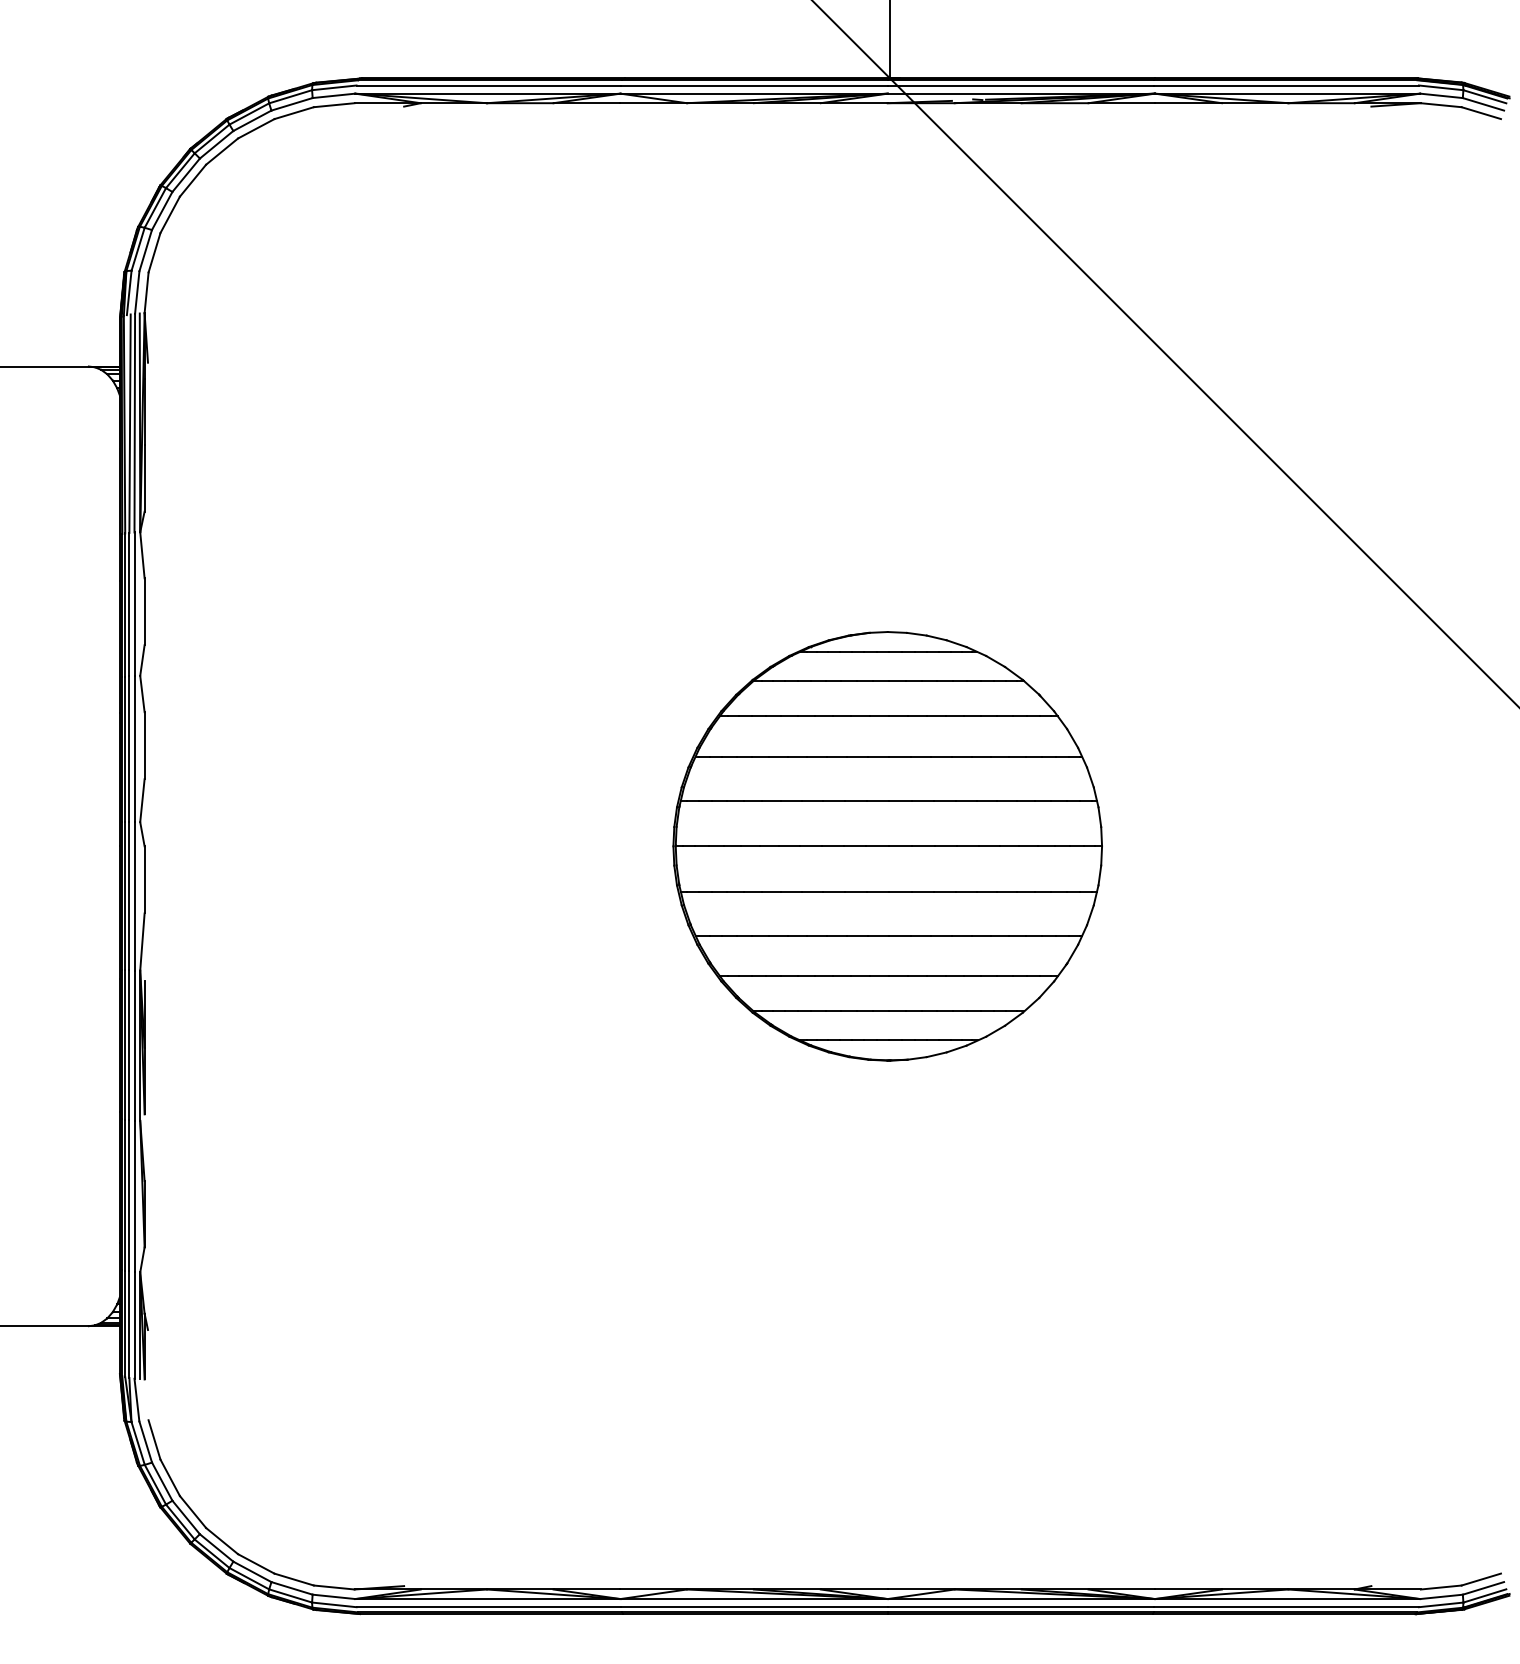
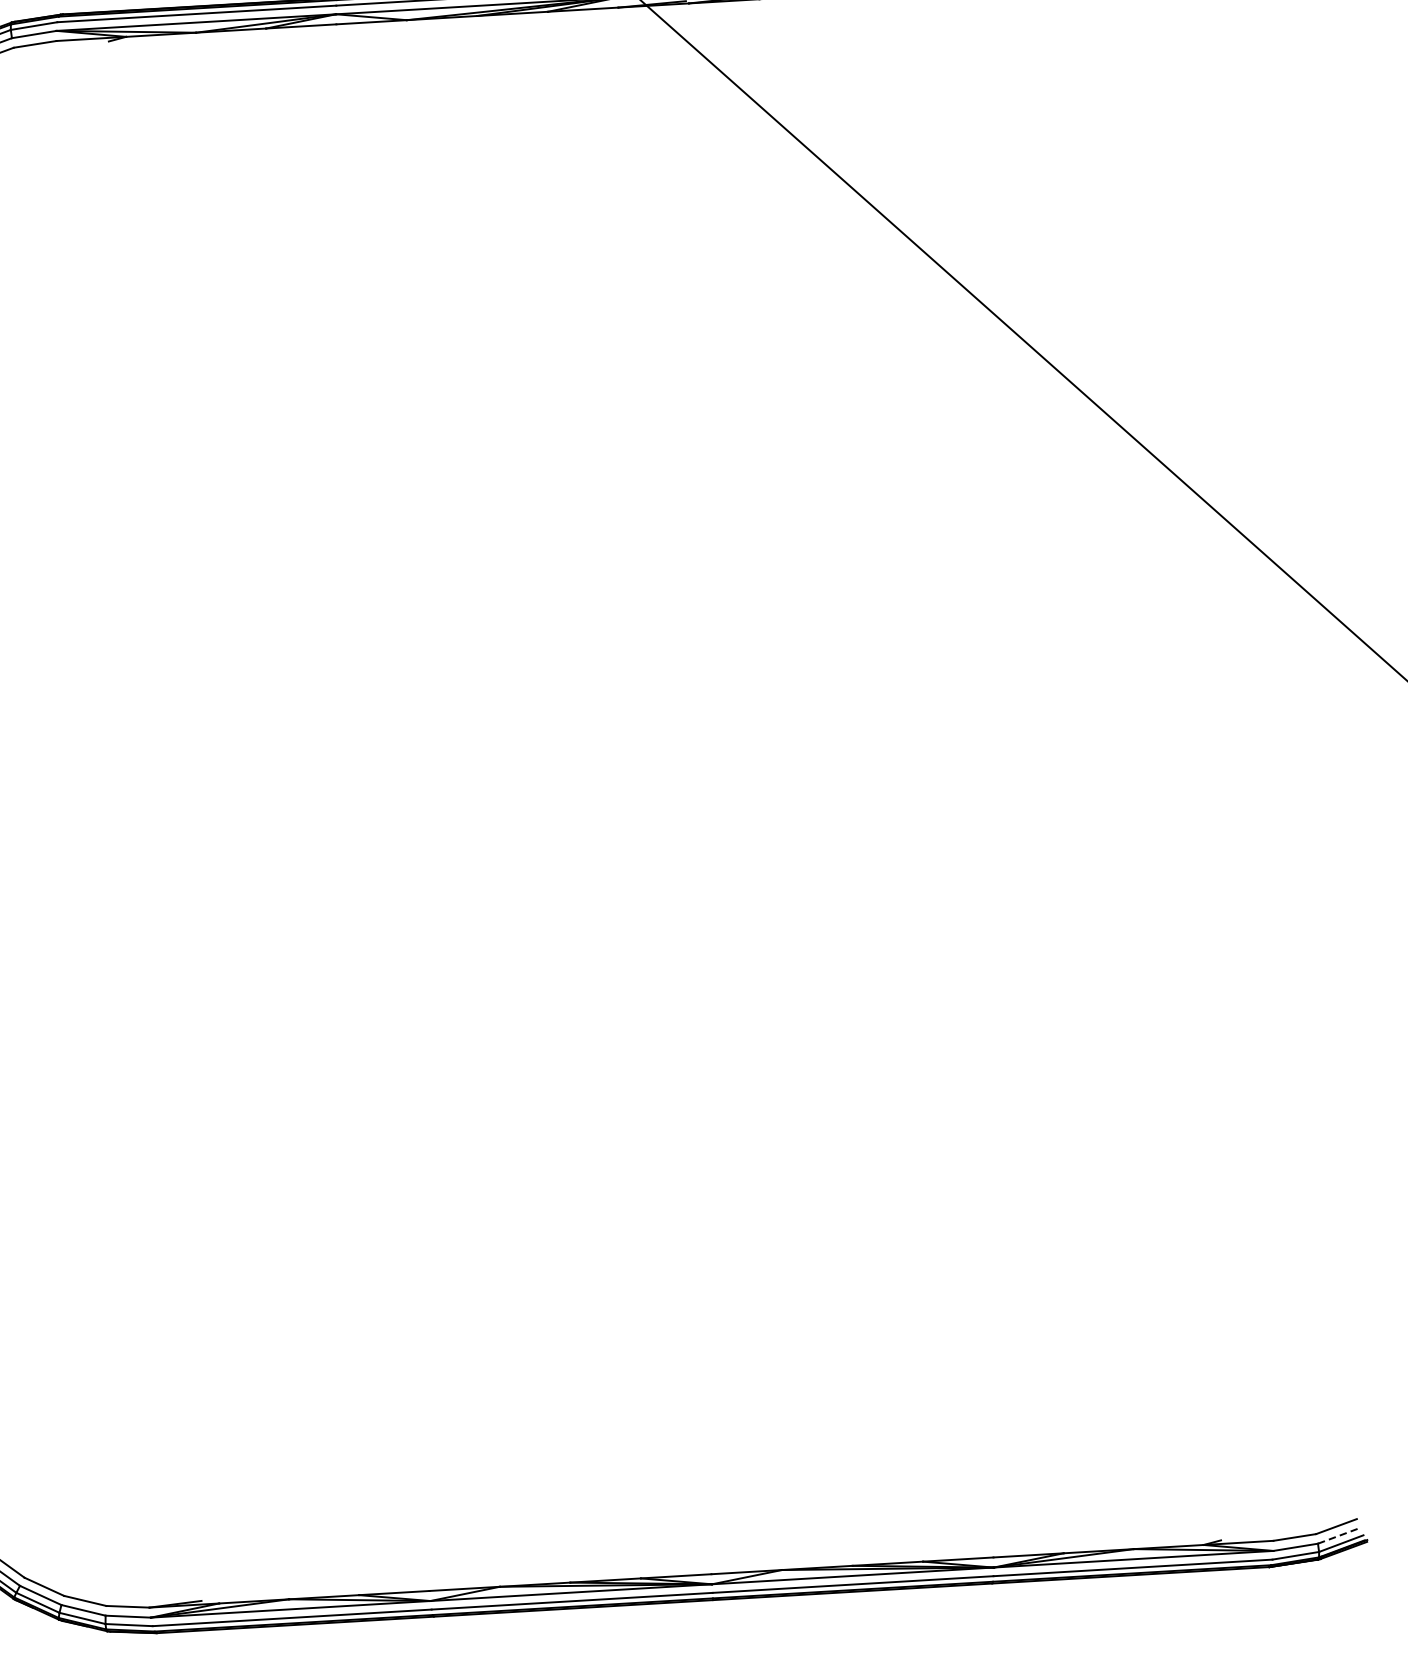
part: (887, 846) -> (664, 791), removed
line: (1483, 1588) -> (1339, 1535), solid -> dashed

